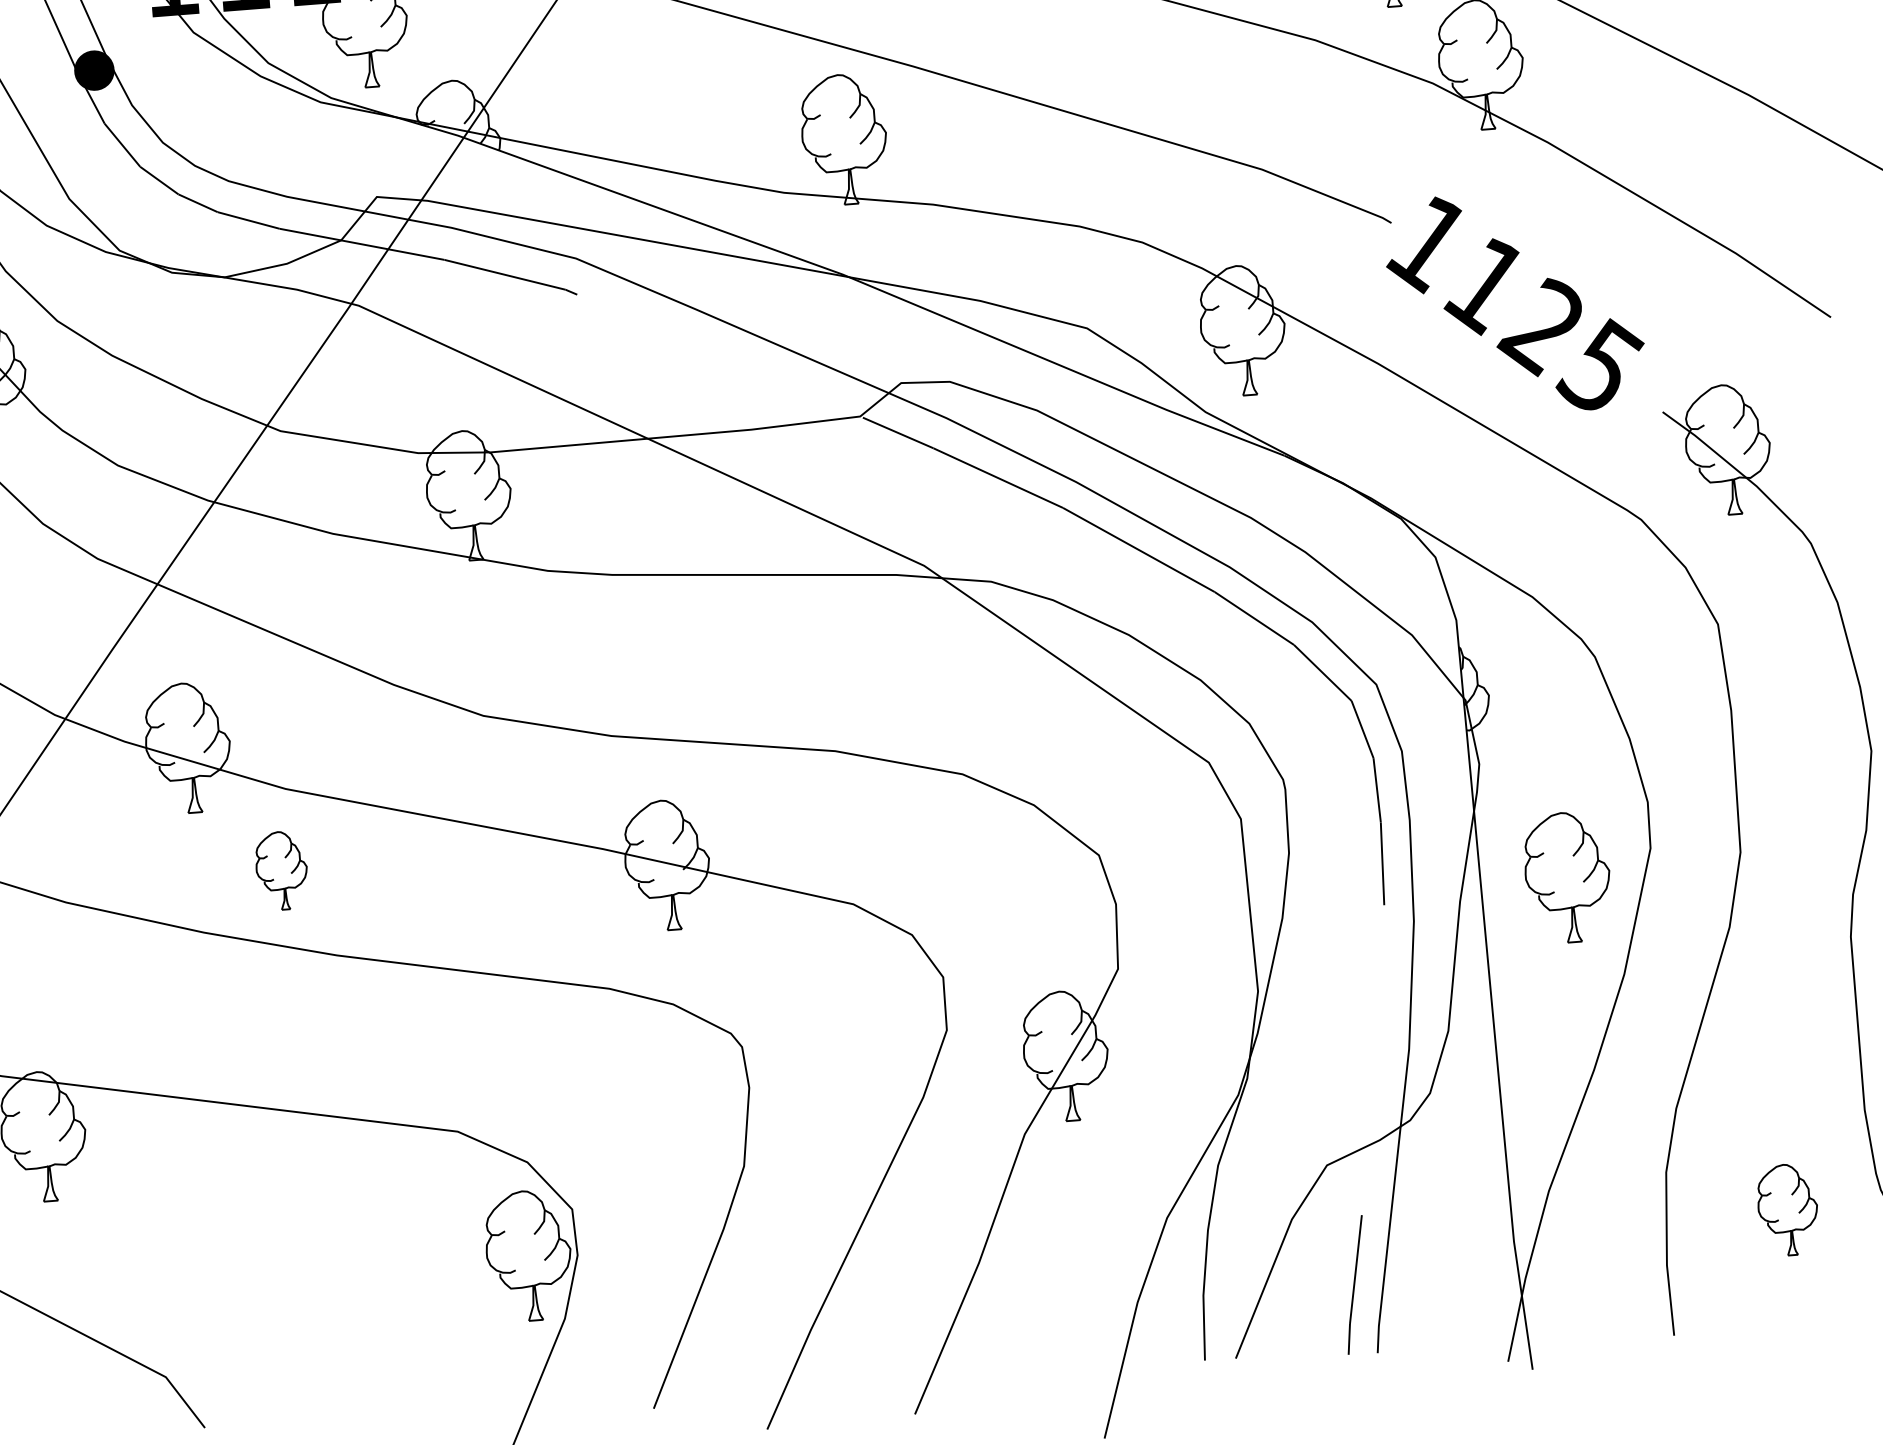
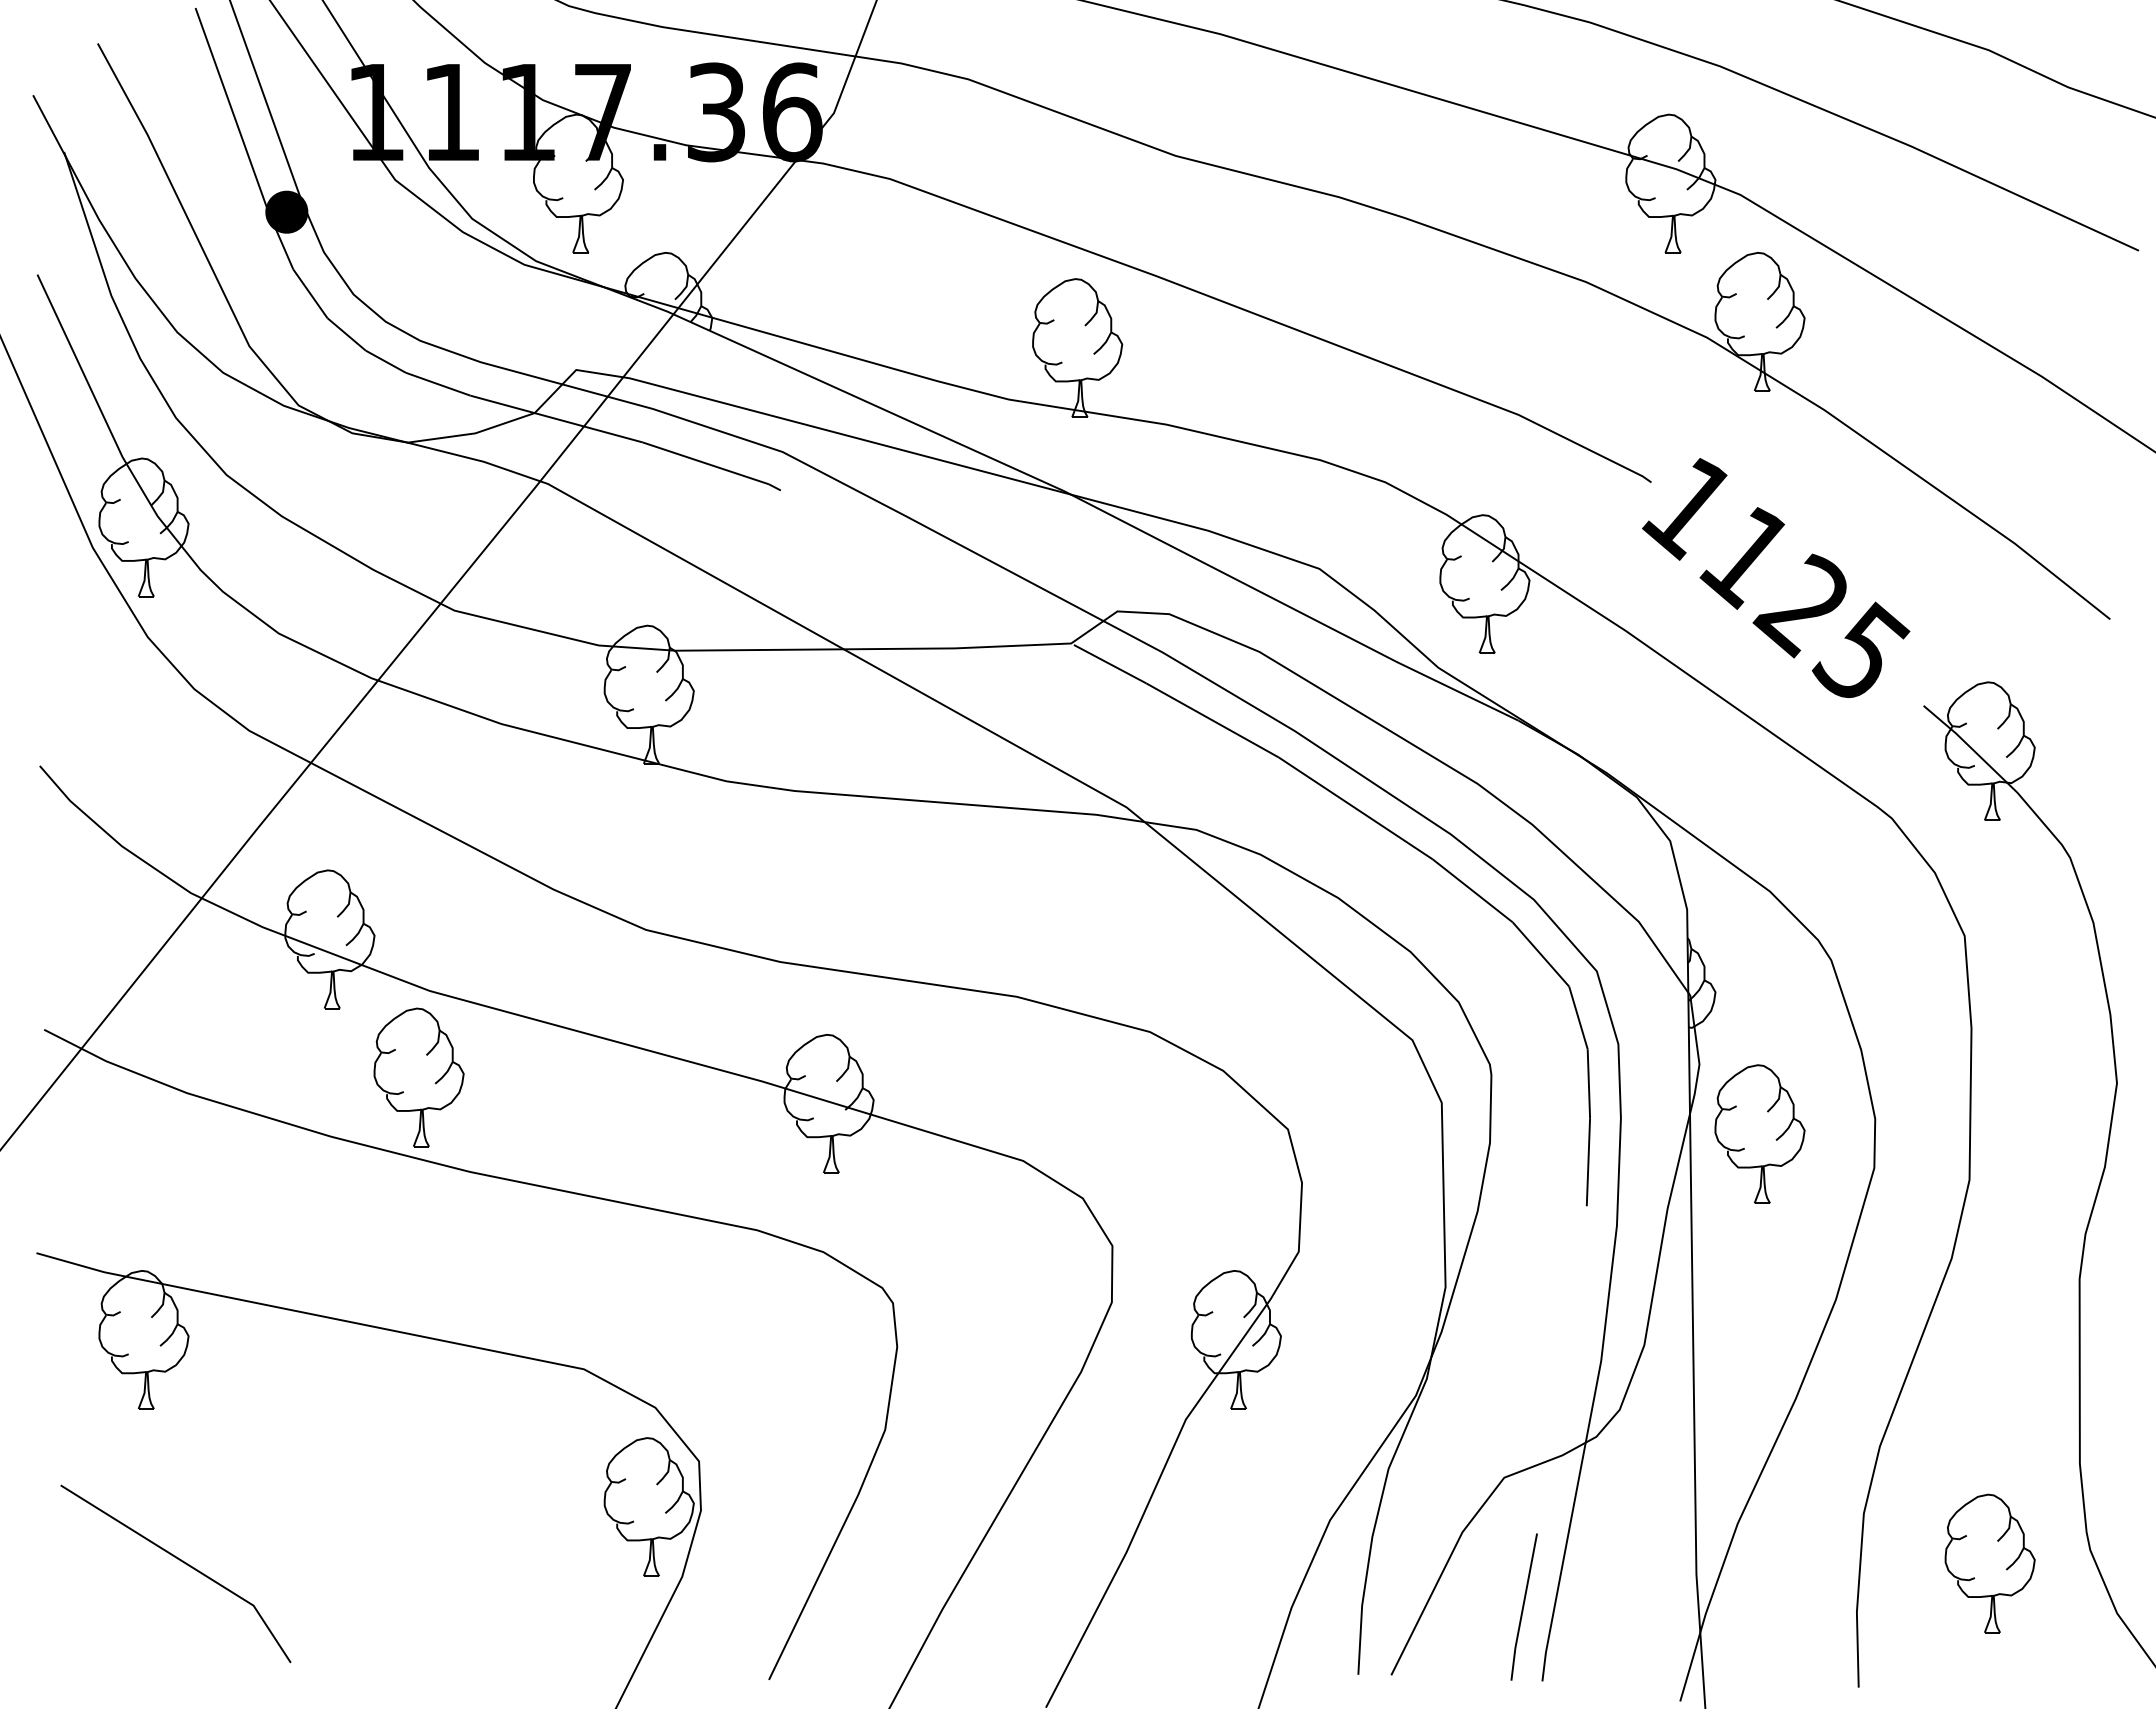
part: (281, 870) -> (418, 1077), size x1.67
part: (1567, 876) -> (1759, 1133), moved
part: (1787, 1209) -> (1989, 1563), size x1.43

